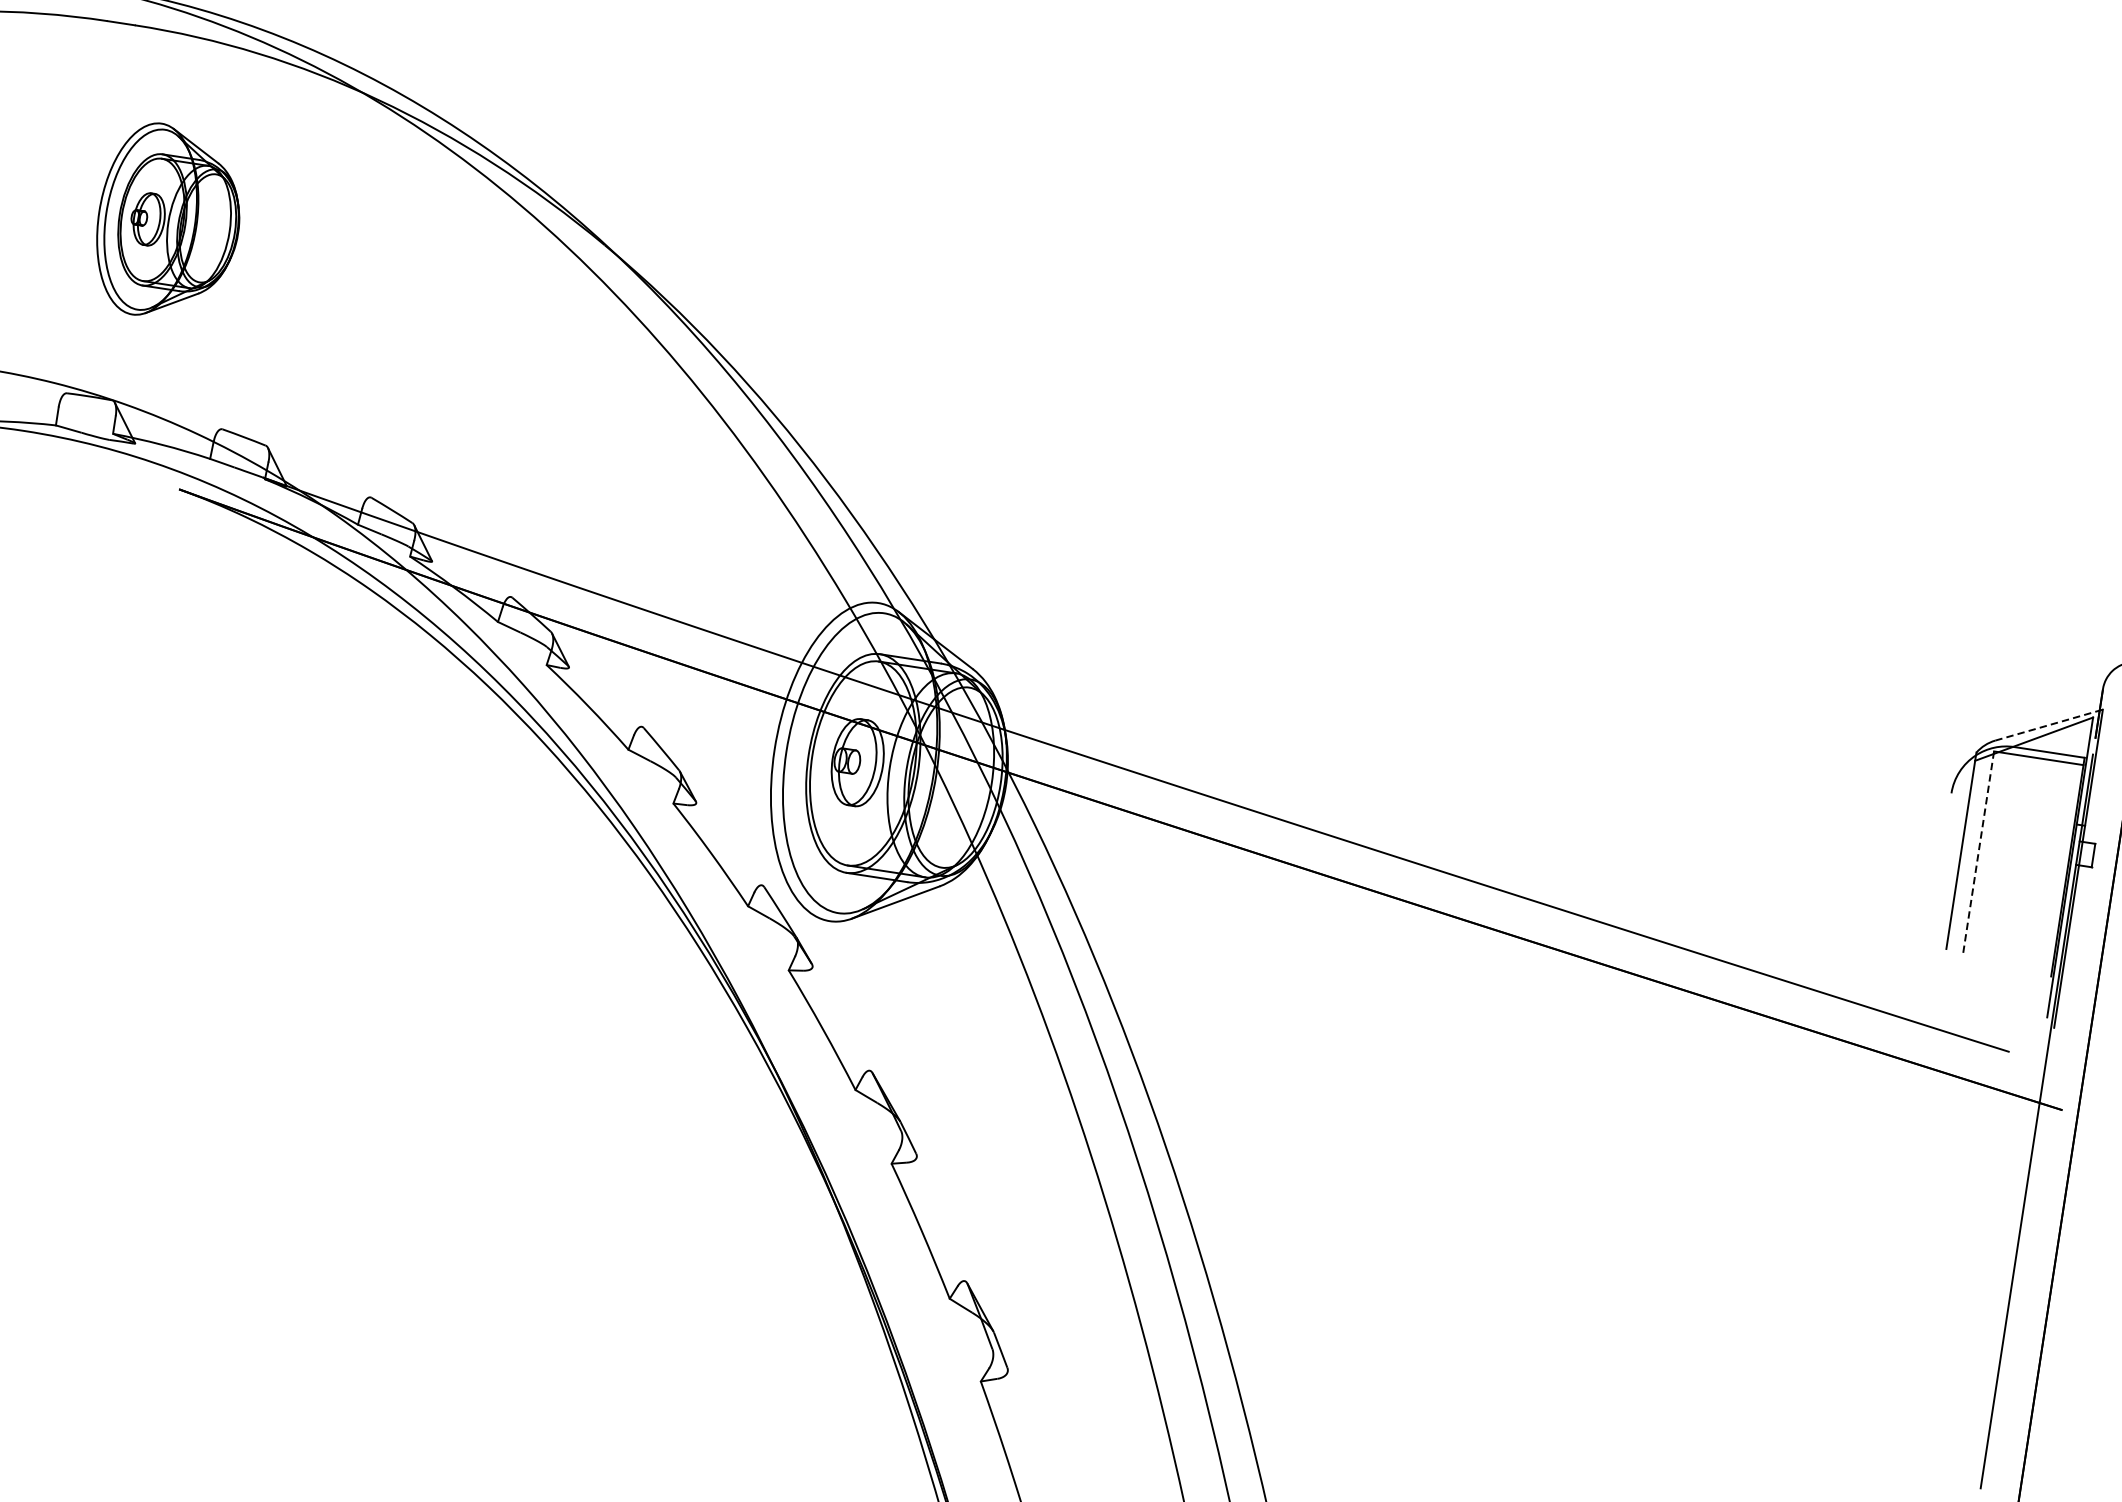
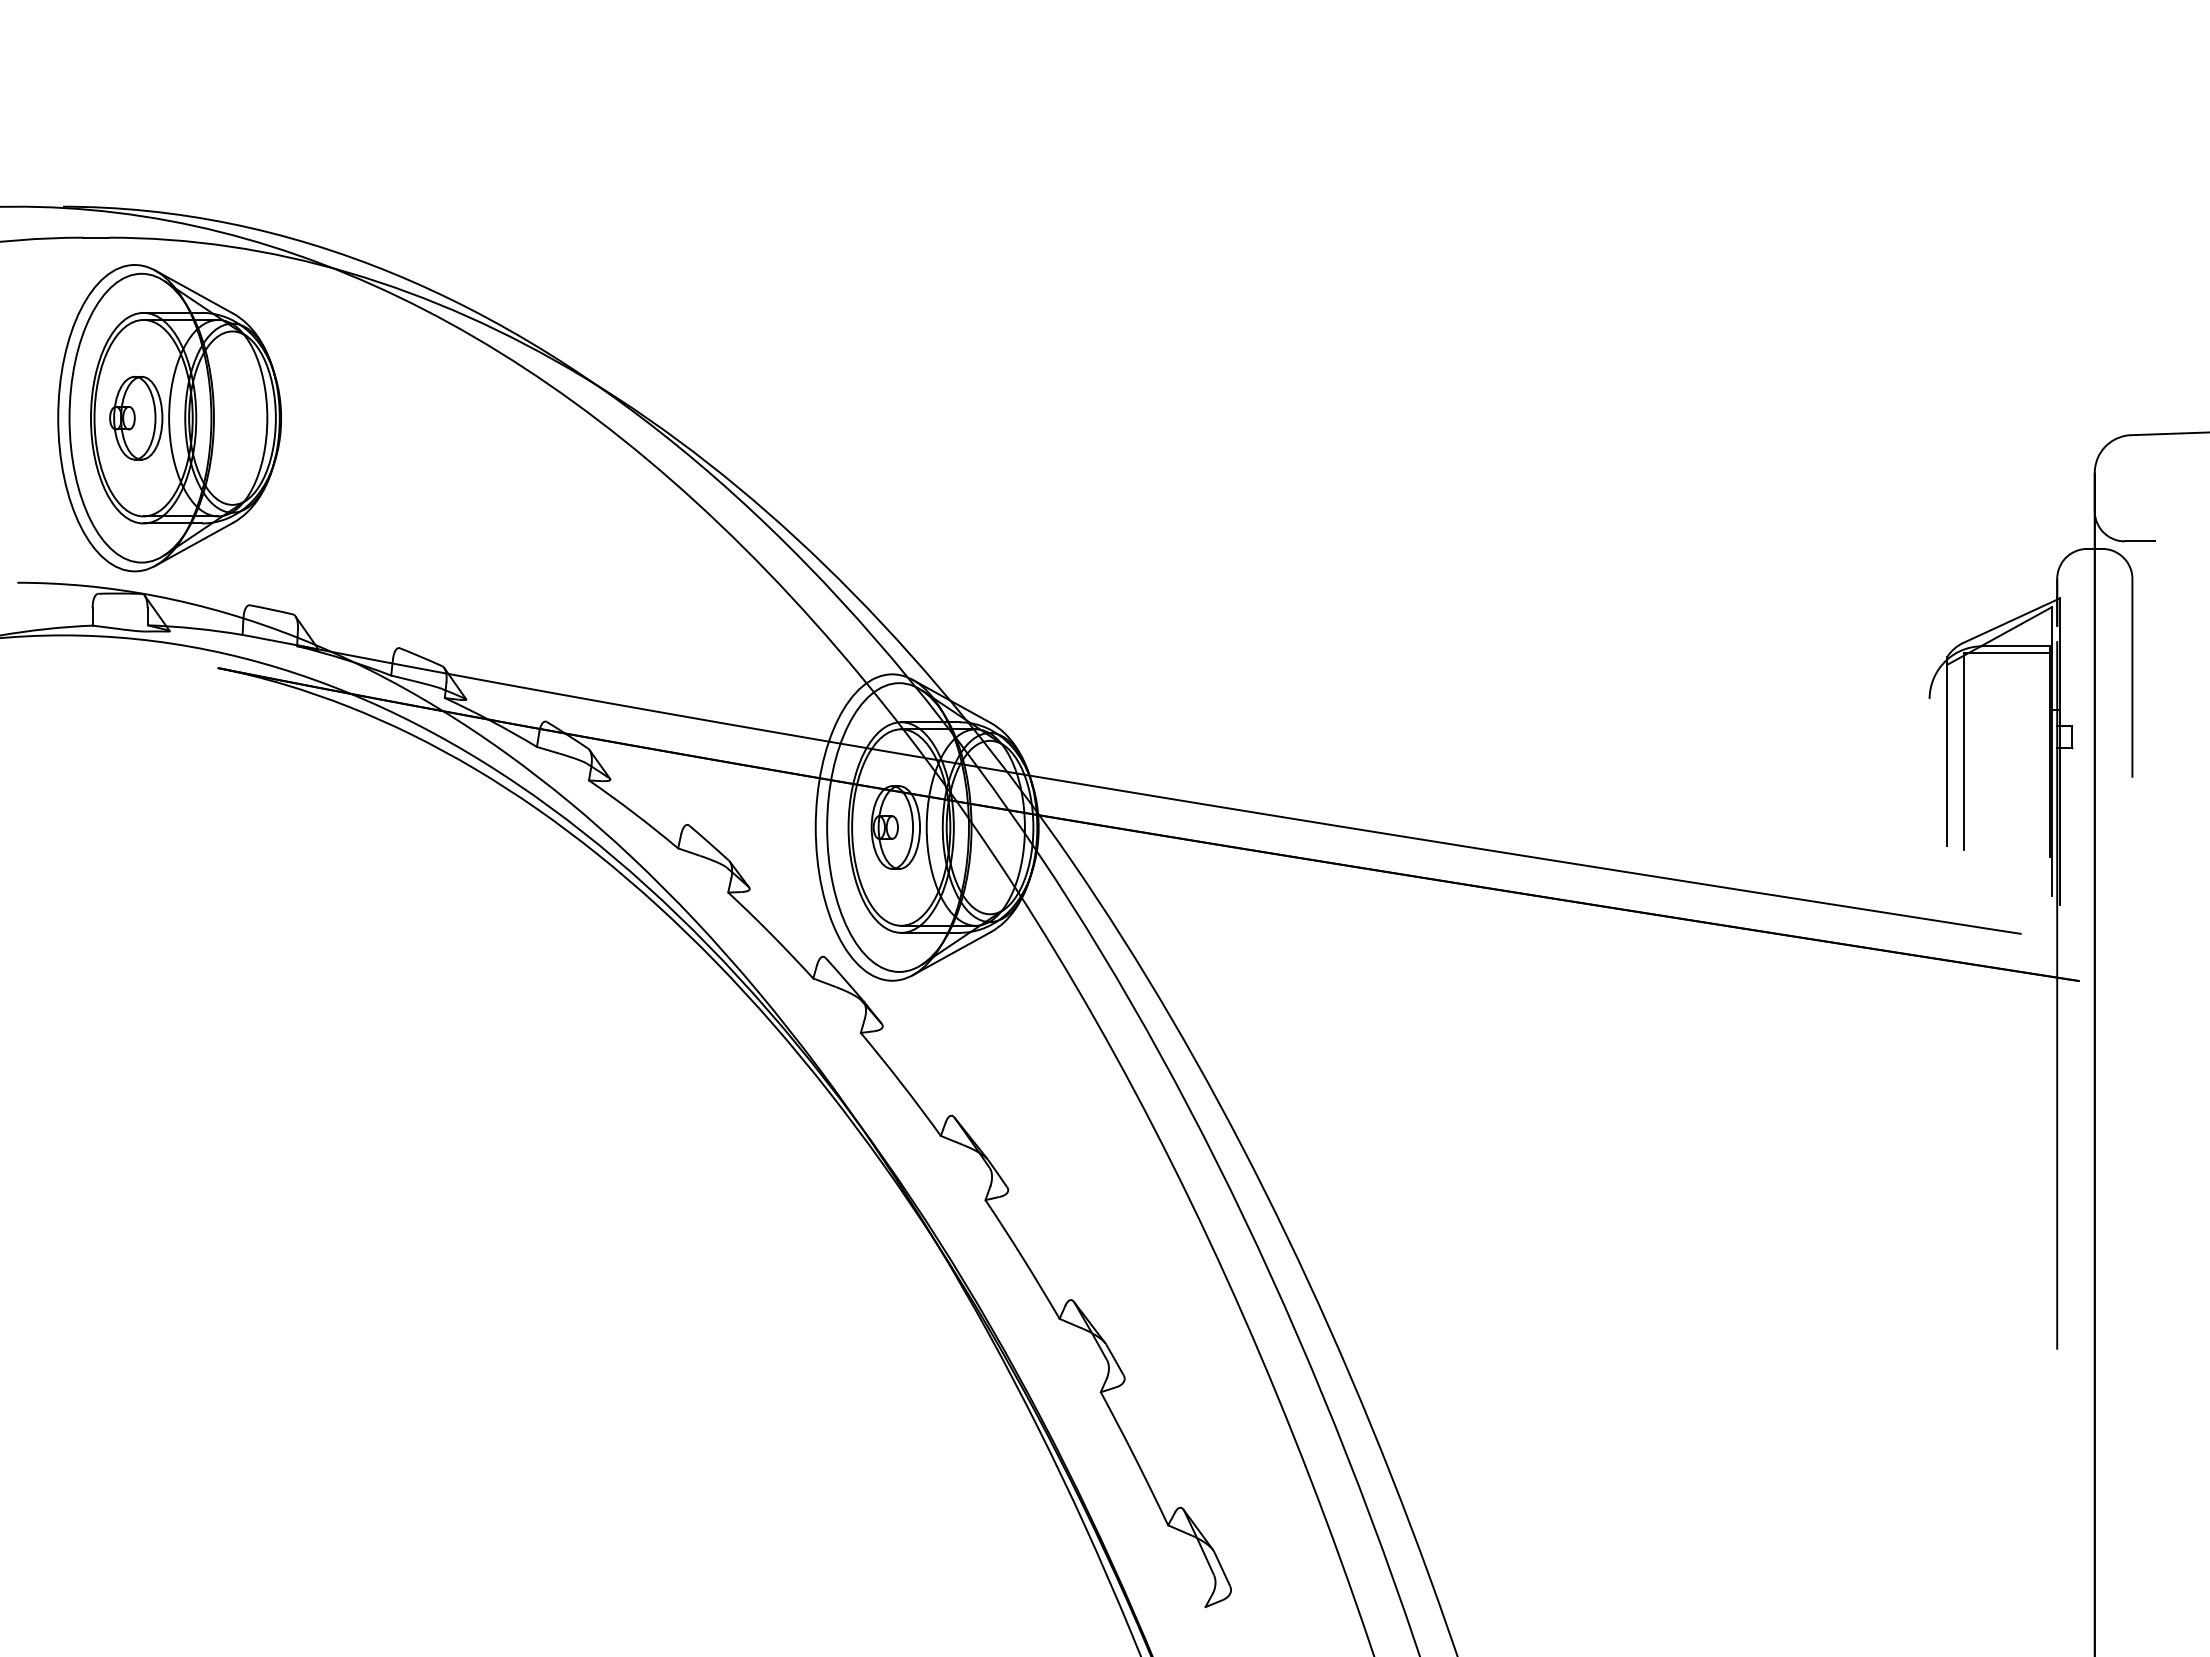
part: (168, 222) -> (169, 418), size x1.67
line: (2049, 725) -> (2012, 620), dashed -> solid
line: (1978, 854) -> (1963, 752), dashed -> solid

